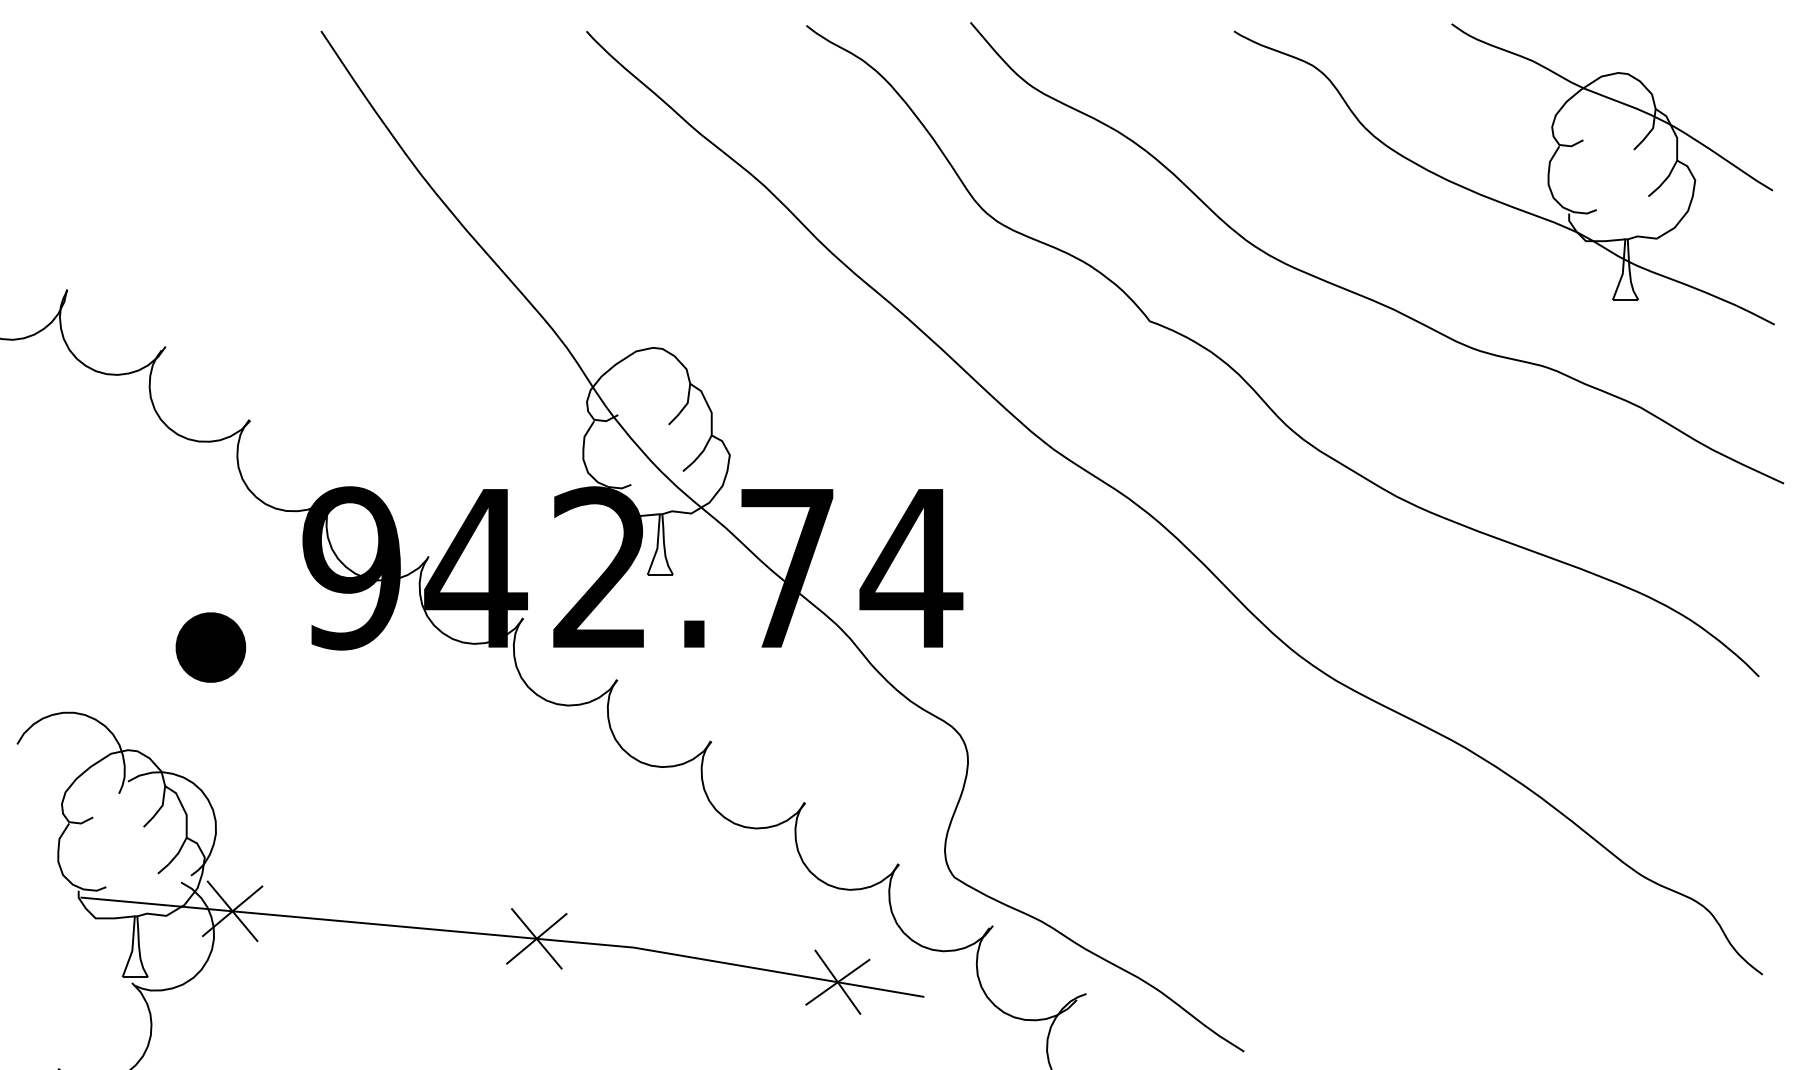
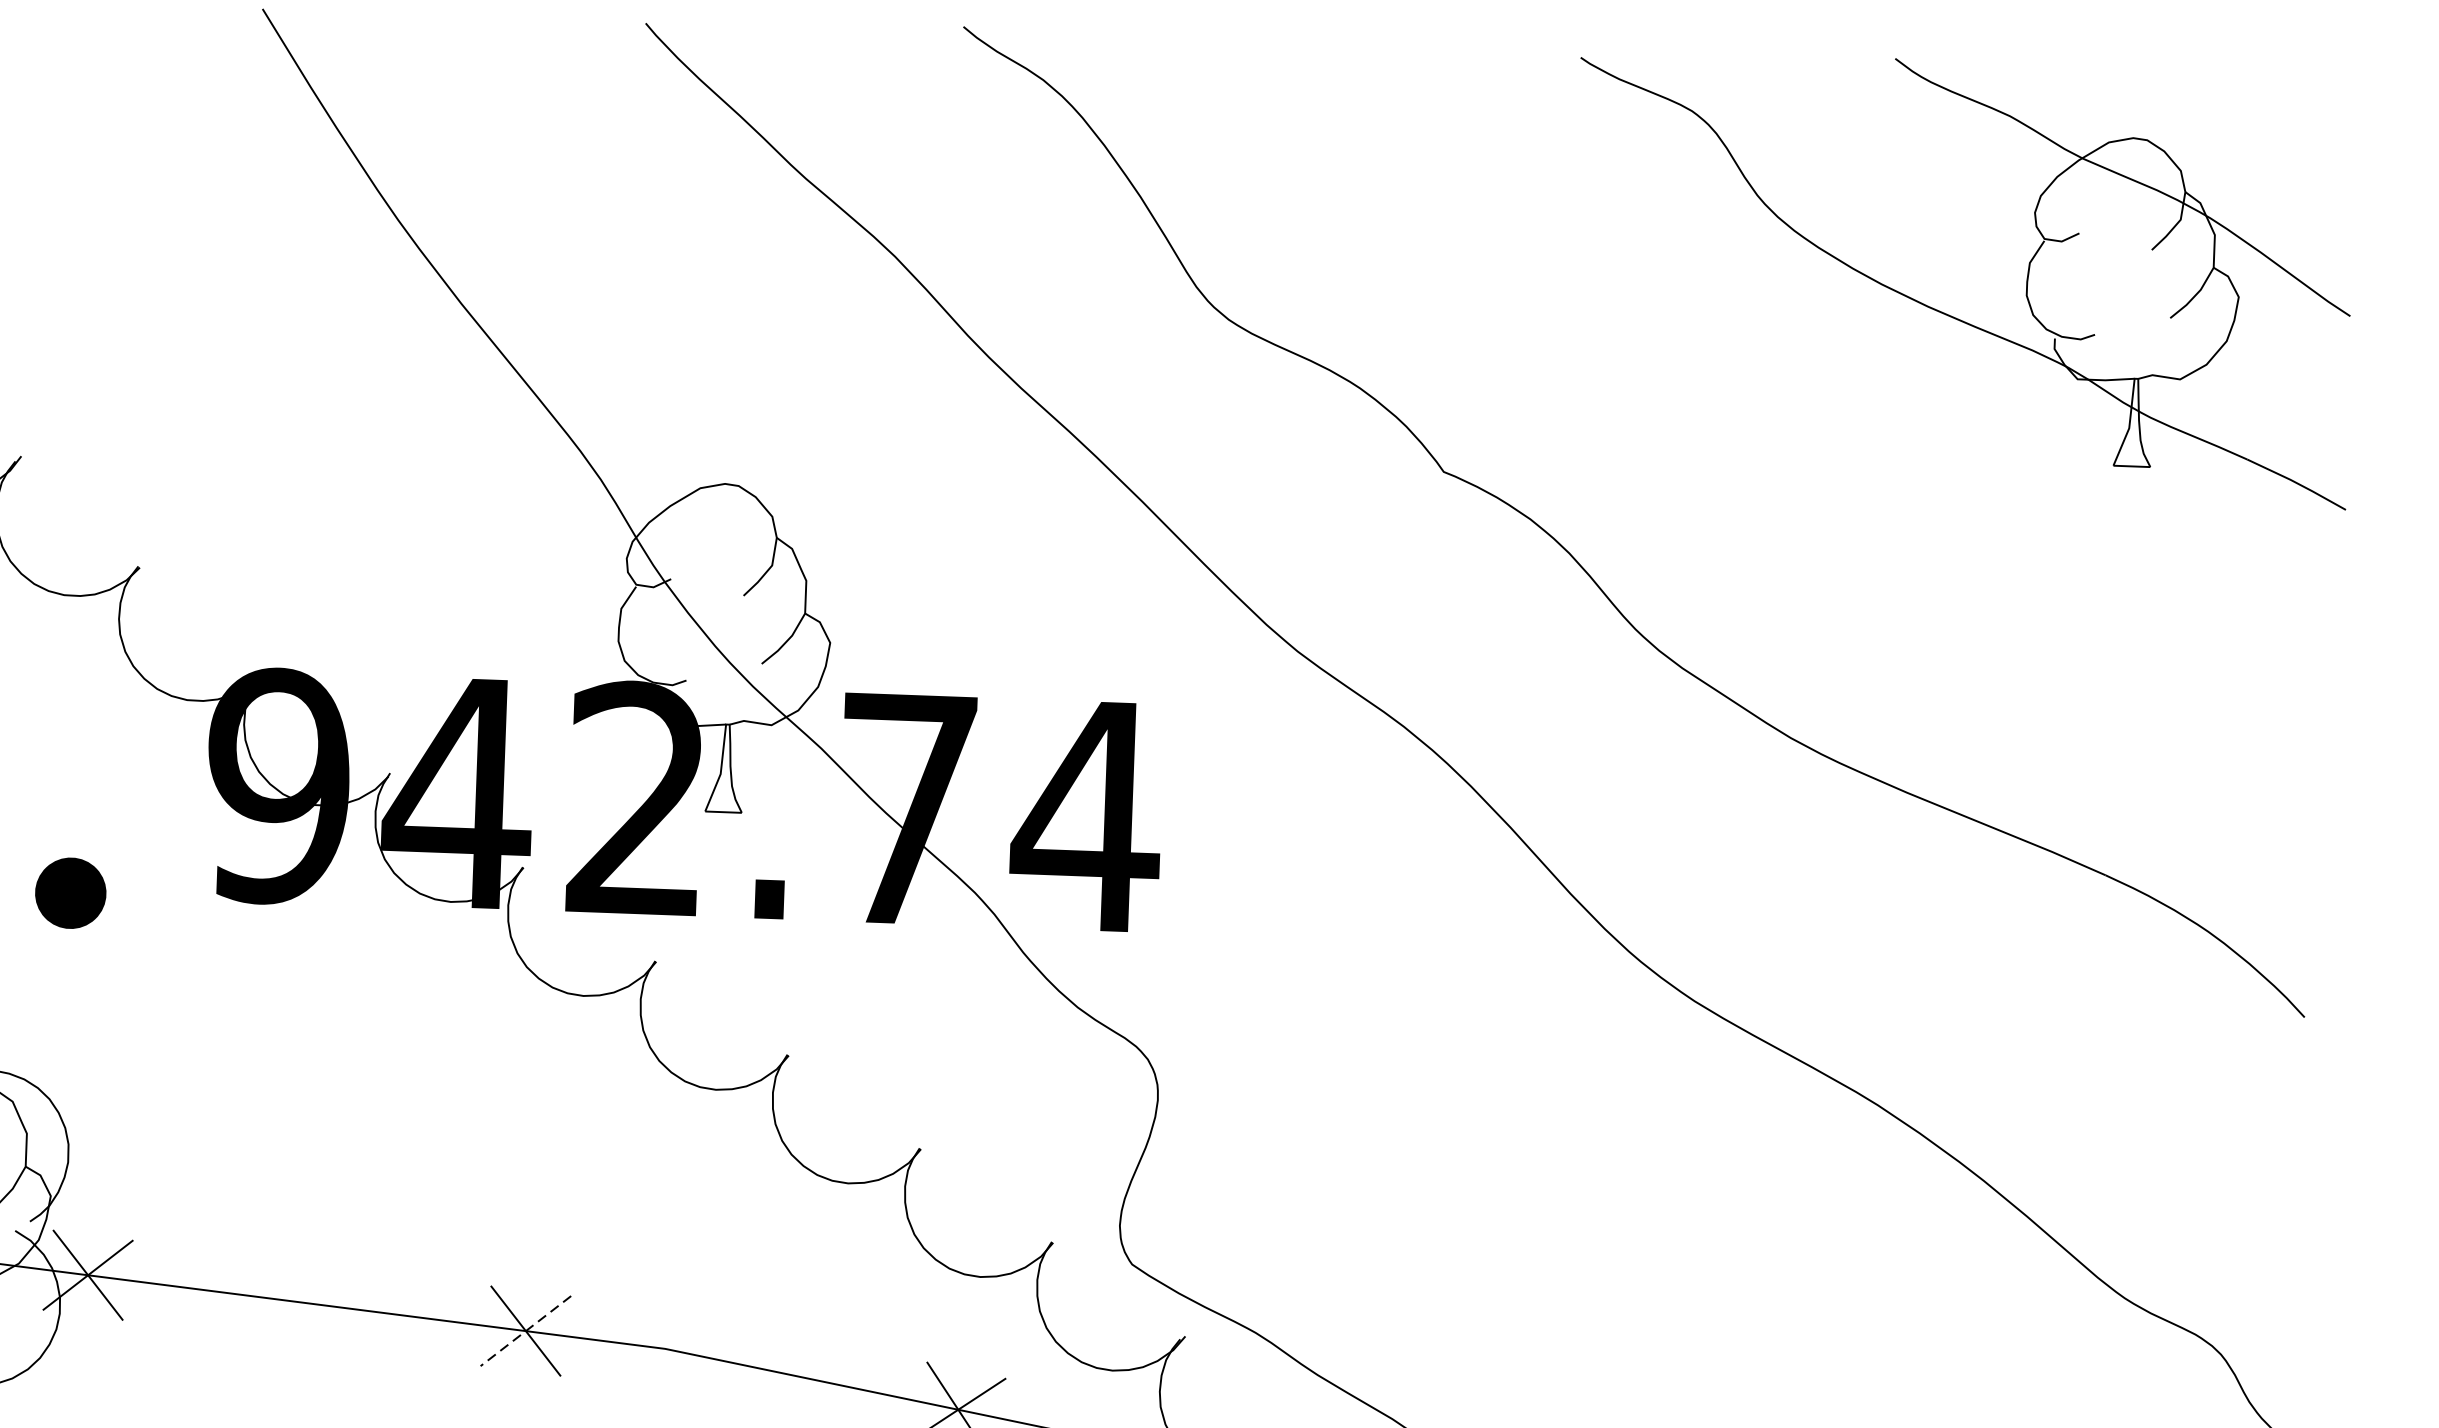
part: (1361, 294) -> (1750, 444), removed
part: (210, 647) -> (70, 893), size x0.7
line: (536, 938) -> (525, 1330), solid -> dashed

